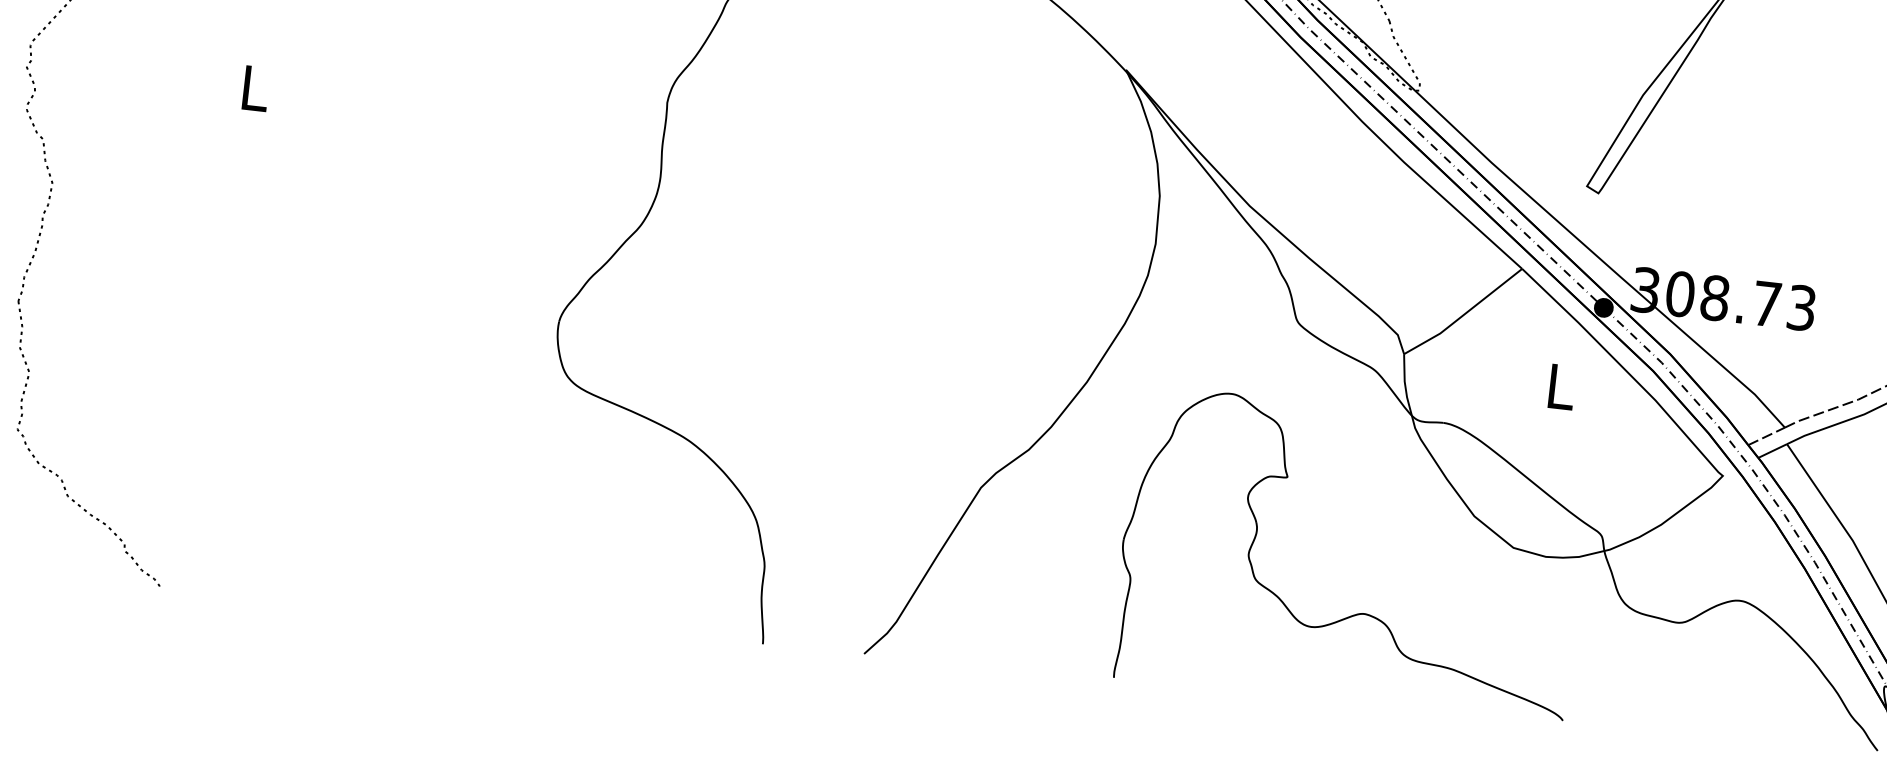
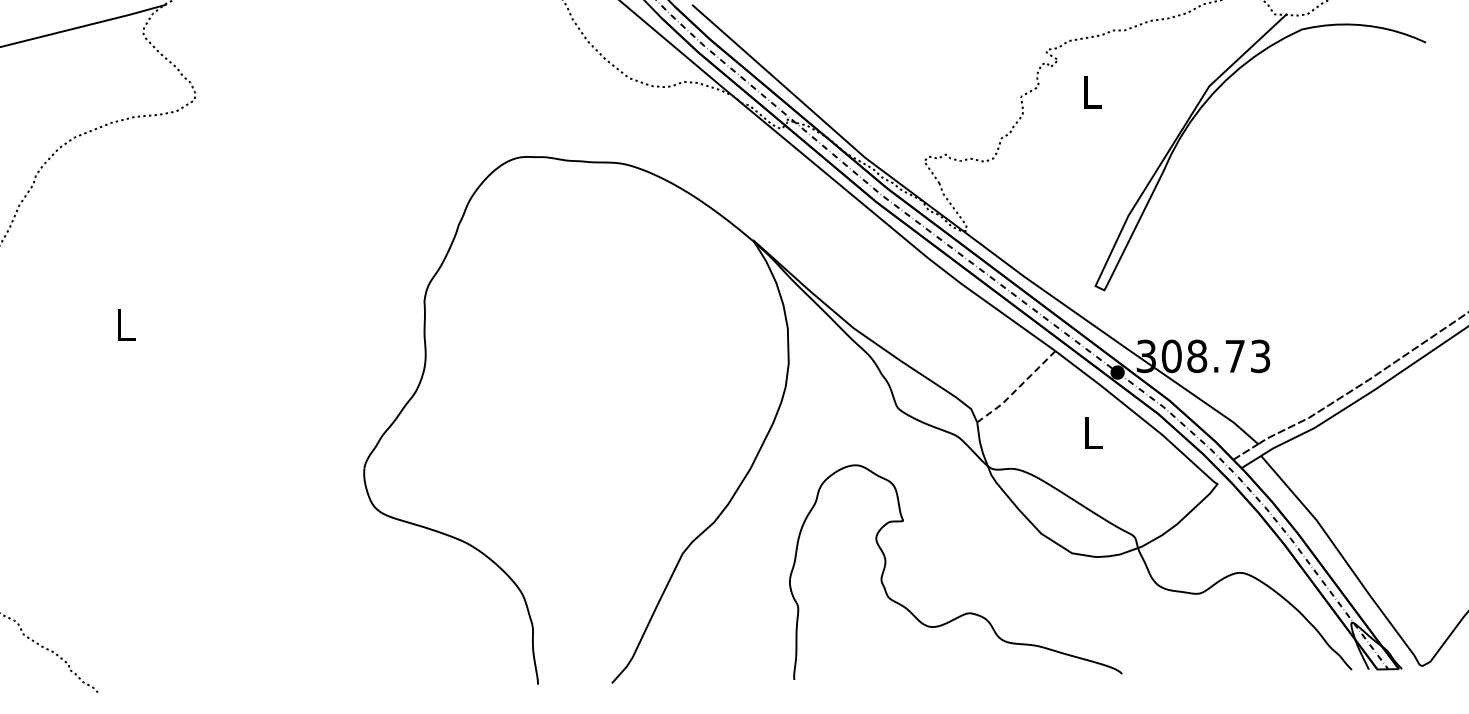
line: (1464, 315) -> (1017, 389), solid -> dashed

